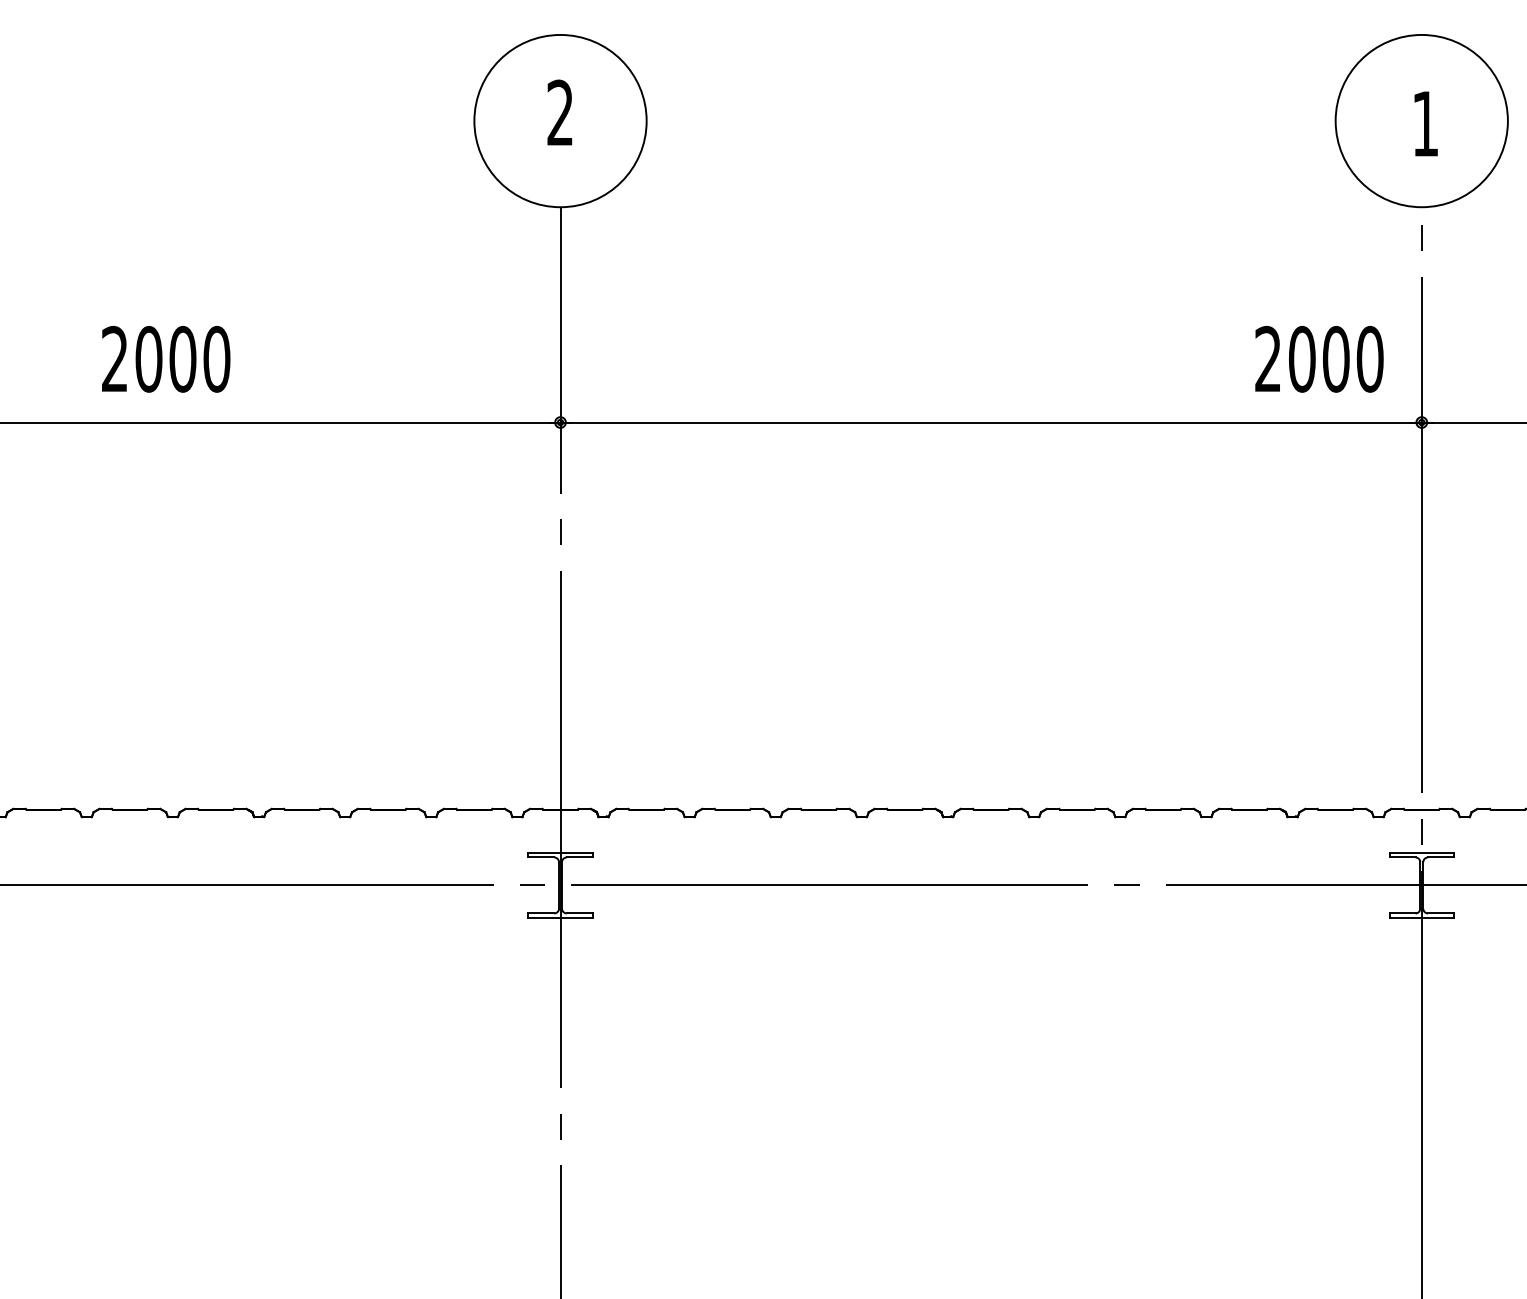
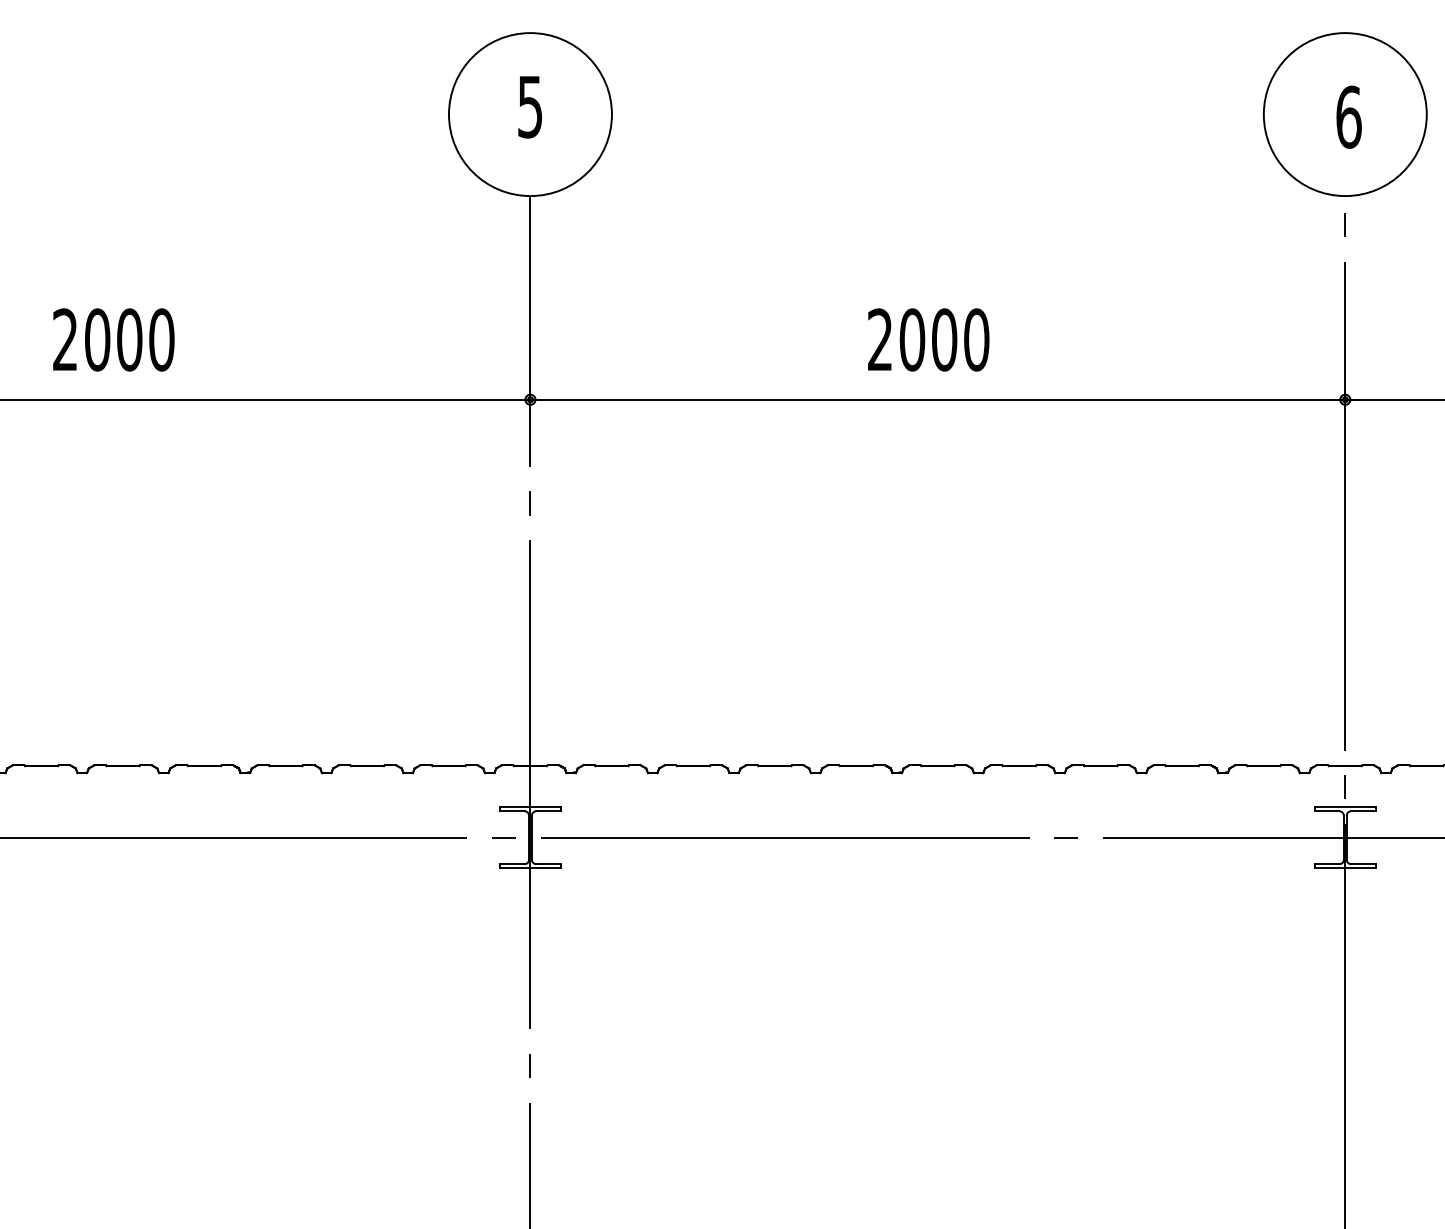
text: (559, 112) -> (529, 106), 2 -> 5
text: (1425, 123) -> (1348, 116), 1 -> 6
text: (166, 358) -> (114, 339), moved
text: (1319, 358) -> (928, 339), moved

